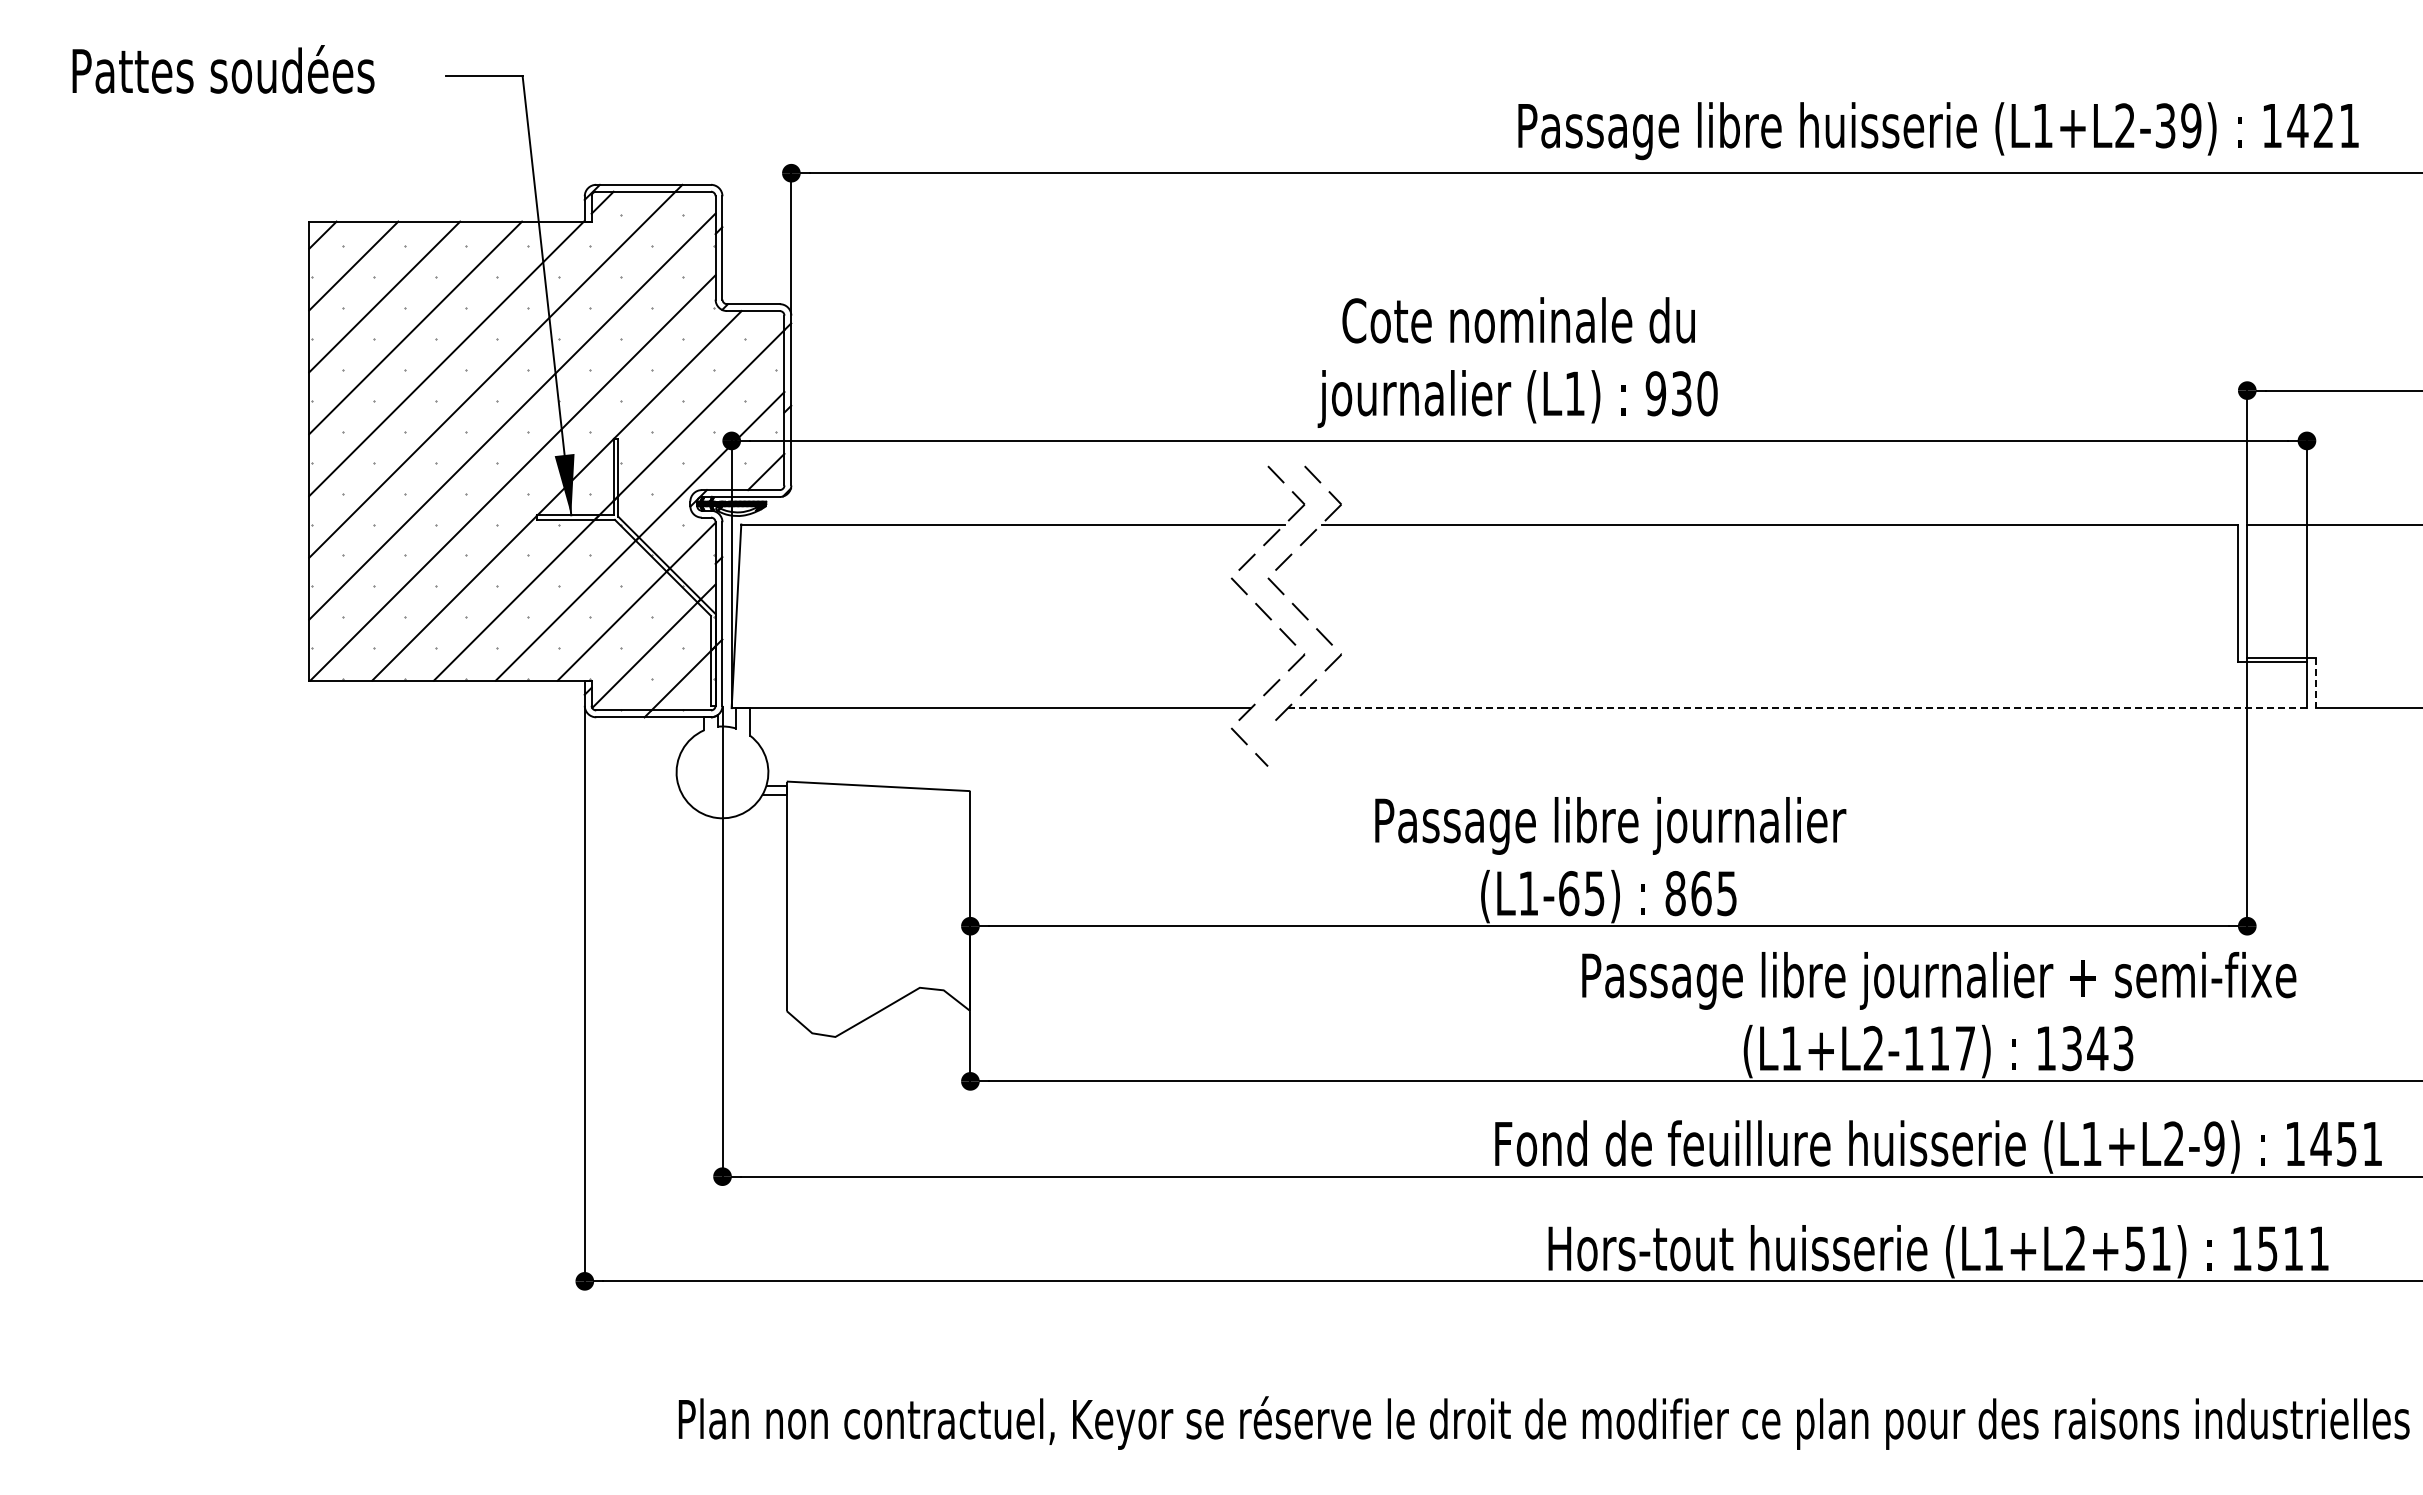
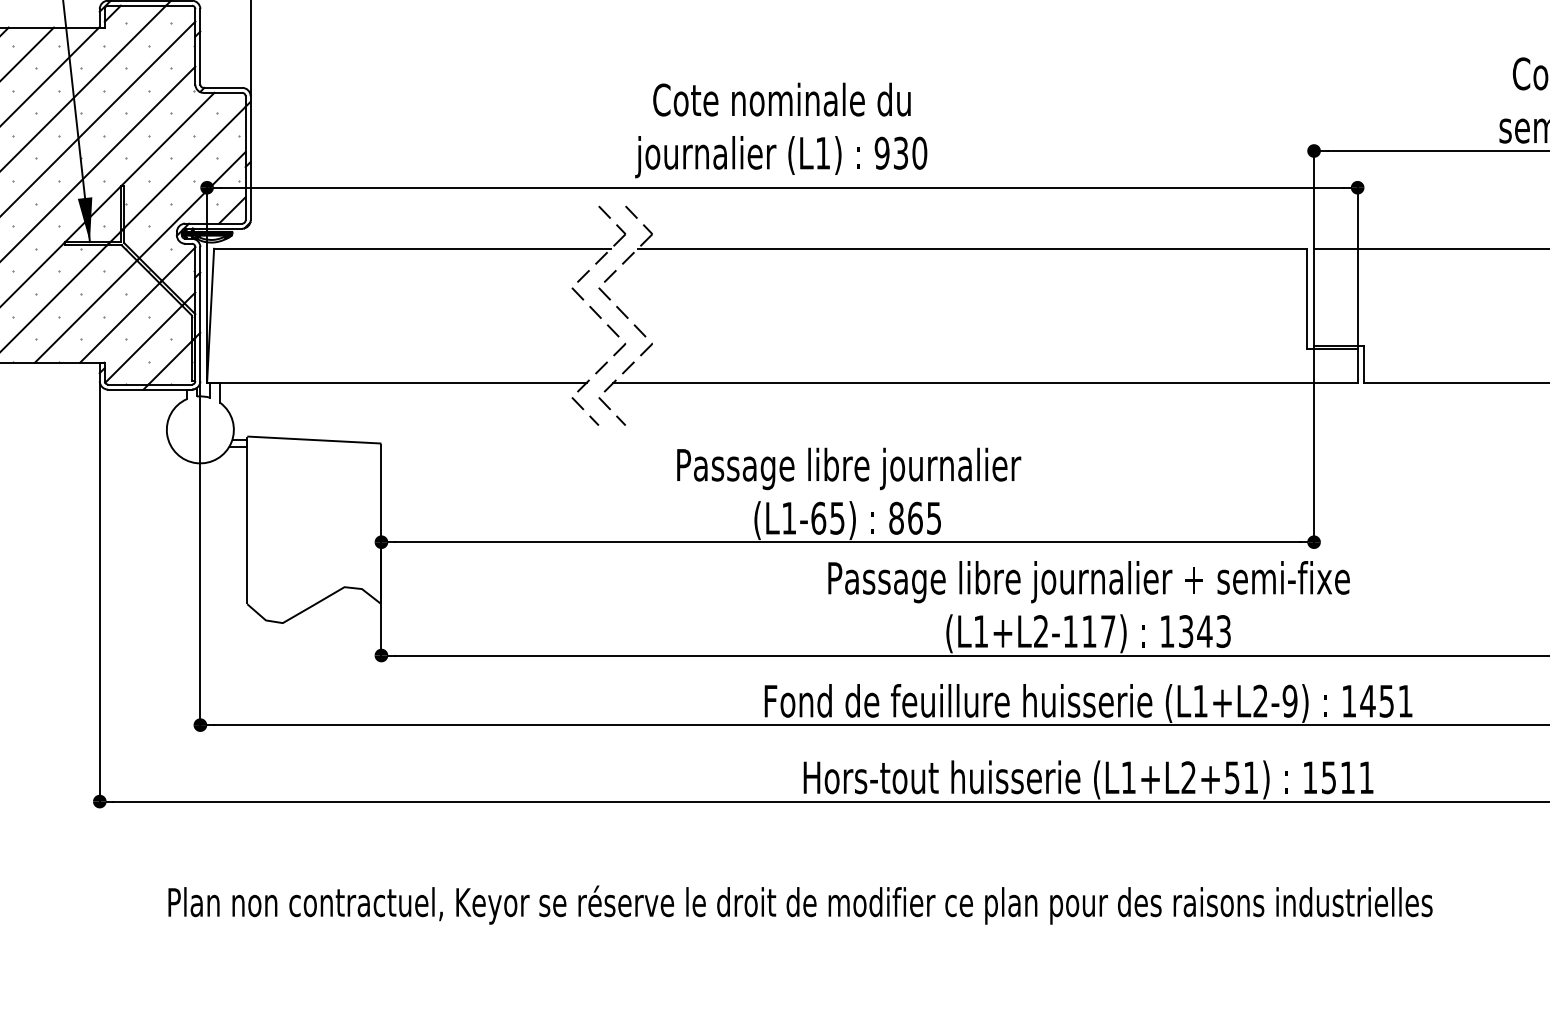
line: (2316, 683) -> (1364, 364), dashed -> solid
line: (1797, 708) -> (985, 383), dashed -> solid
line: (1284, 744) -> (610, 409), added

